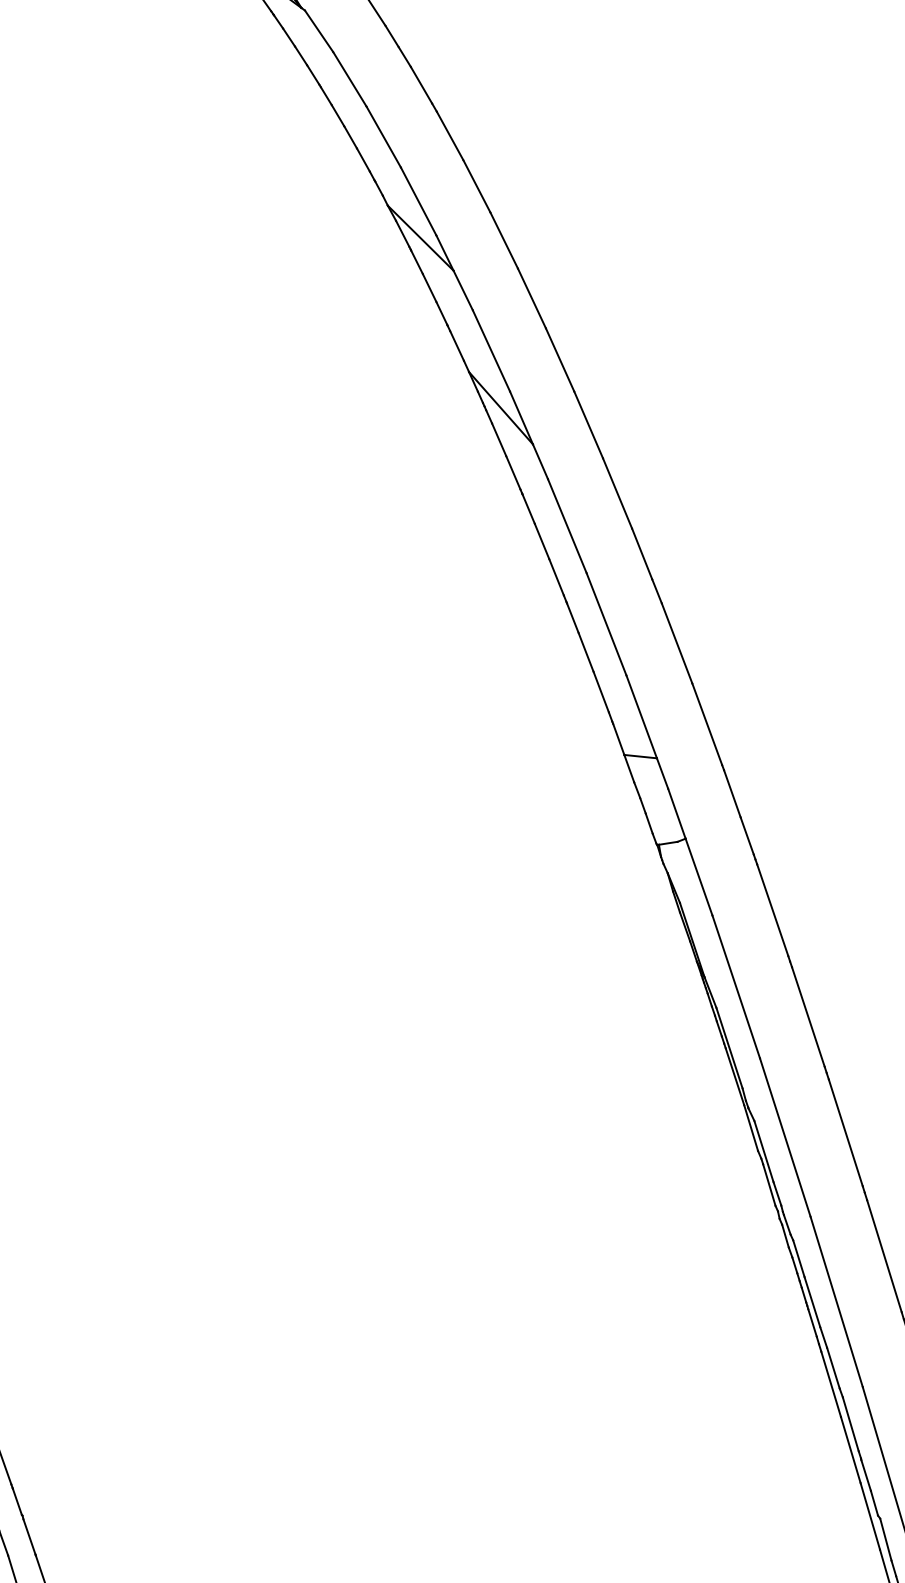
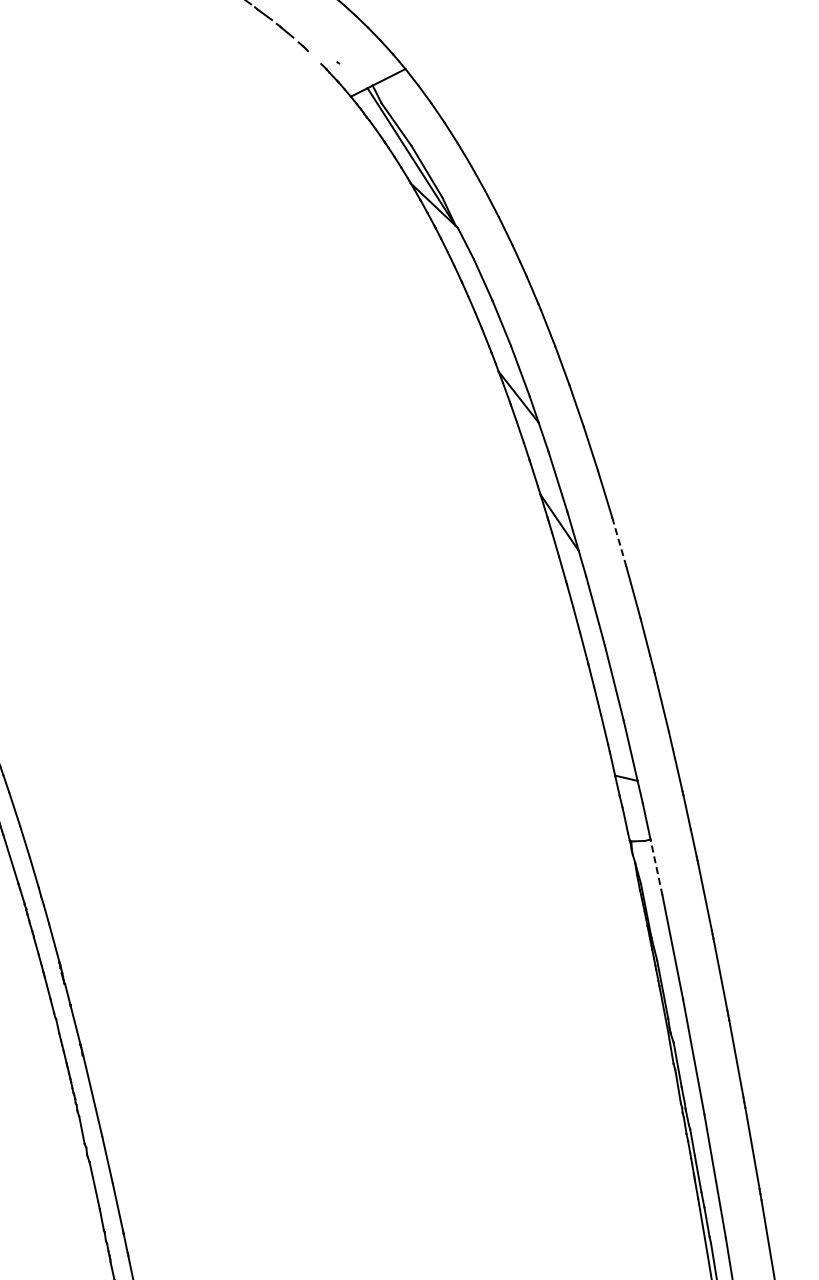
line: (588, 425) -> (619, 542), solid -> dashed
line: (698, 877) -> (656, 867), solid -> dashed

